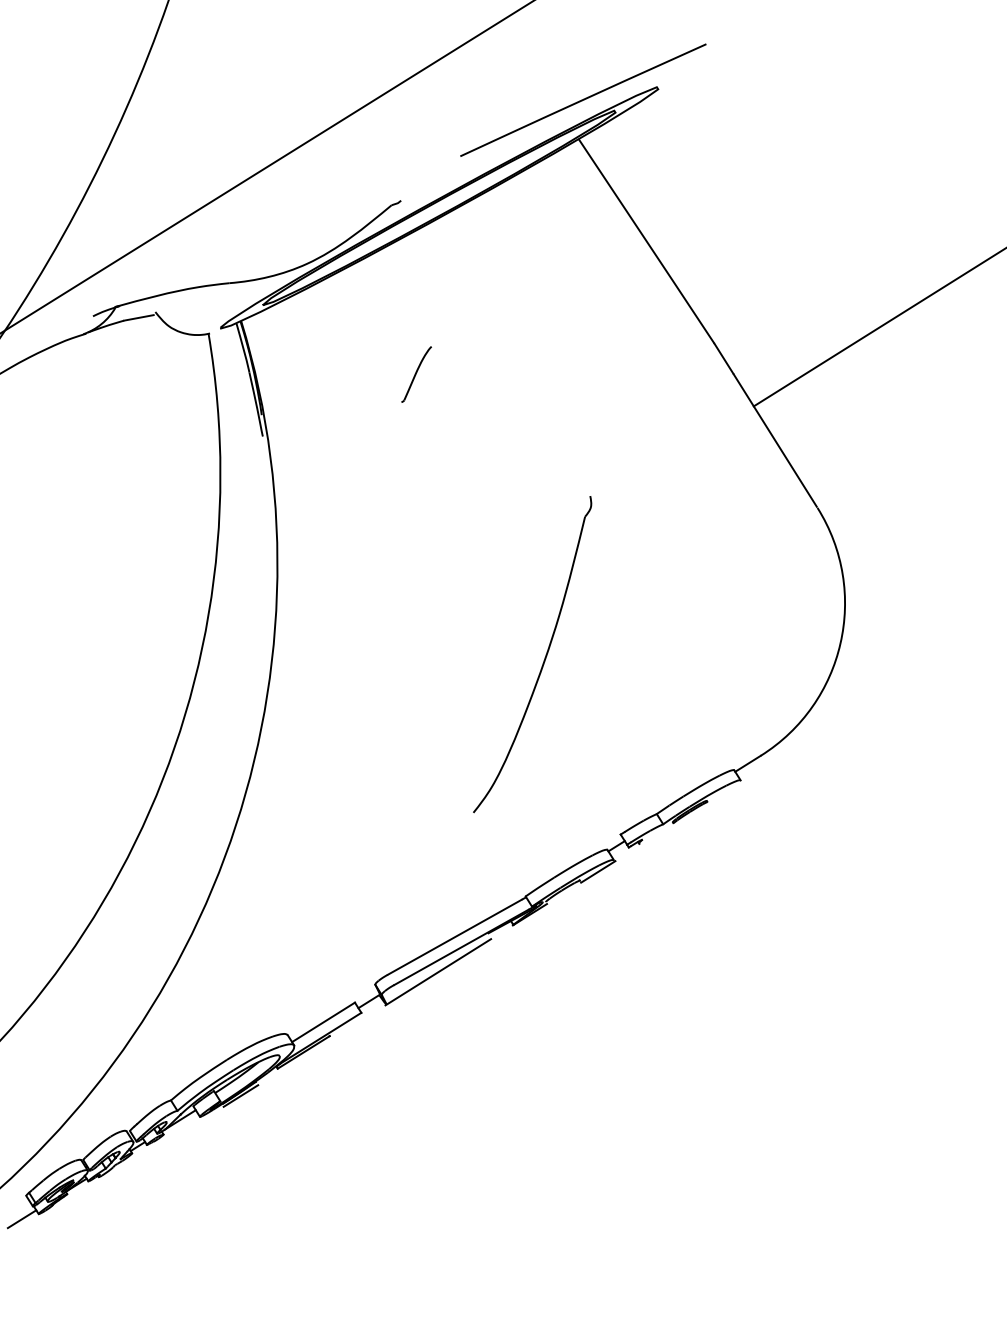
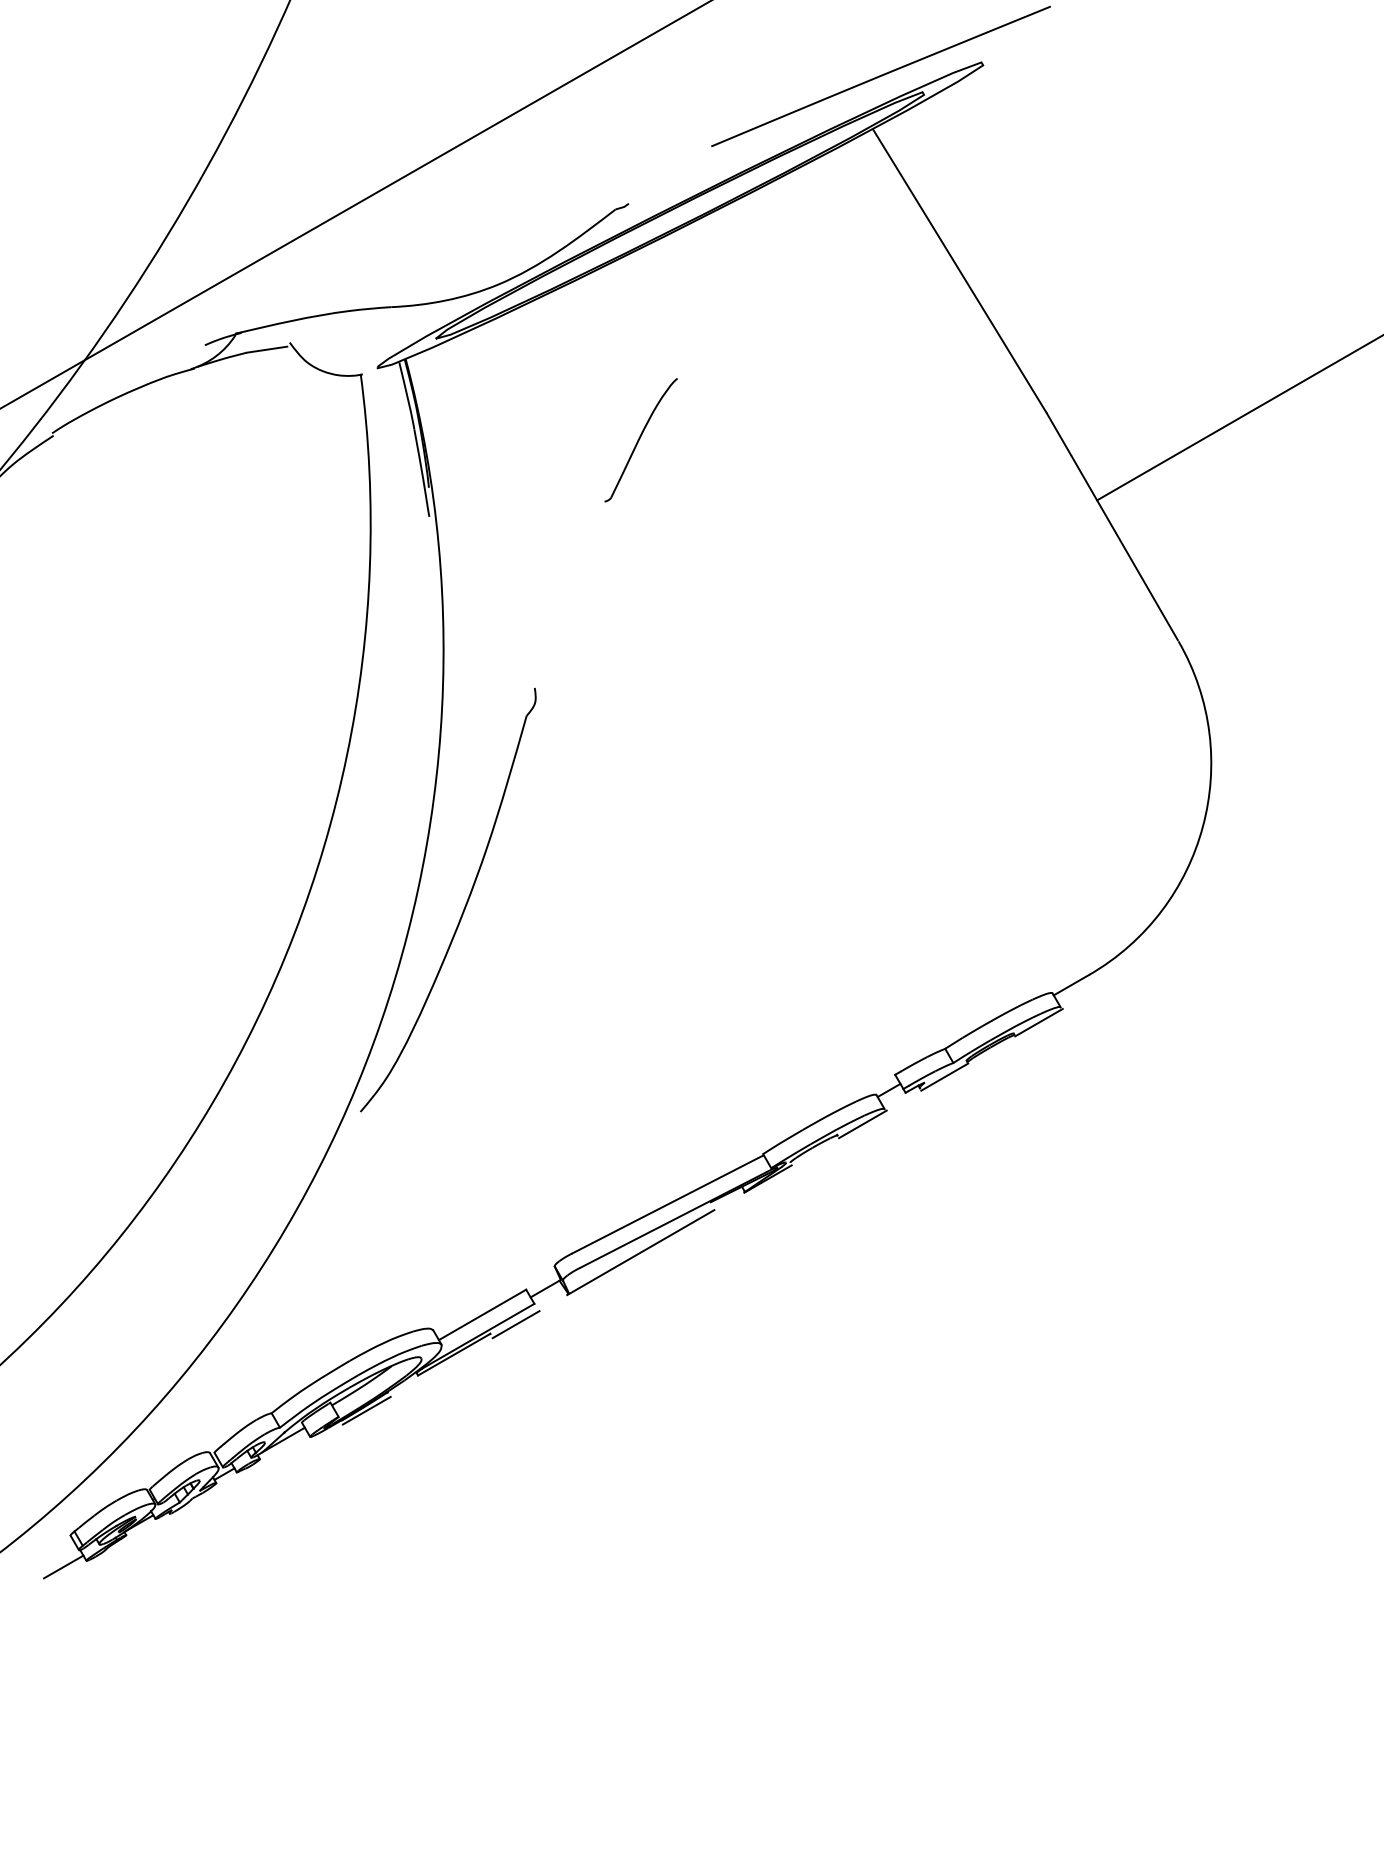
part: (416, 374) -> (640, 440), size x1.67
part: (545, 656) -> (465, 903), moved
line: (724, 792) -> (1038, 1022), added
line: (657, 834) -> (944, 1076), added
line: (348, 1028) -> (515, 1324), added

